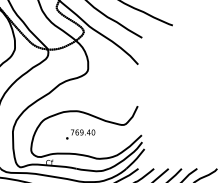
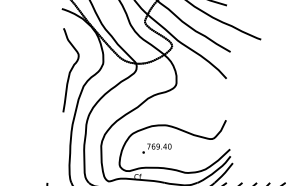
text: (80, 134) -> (156, 148), moved

